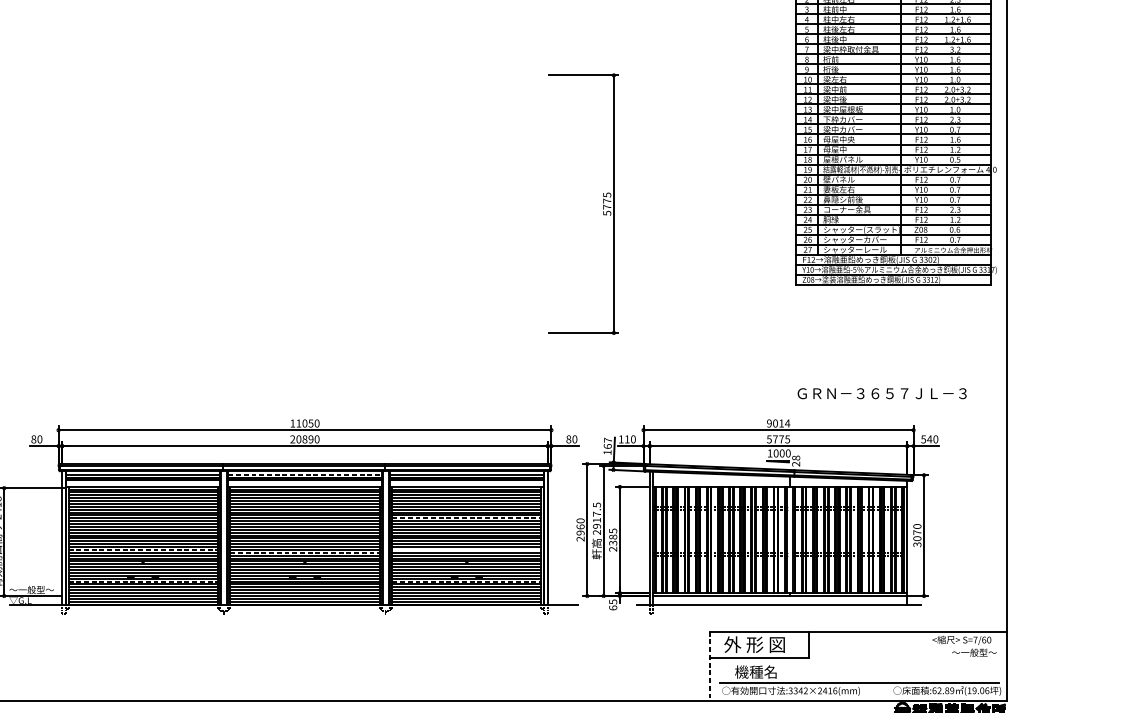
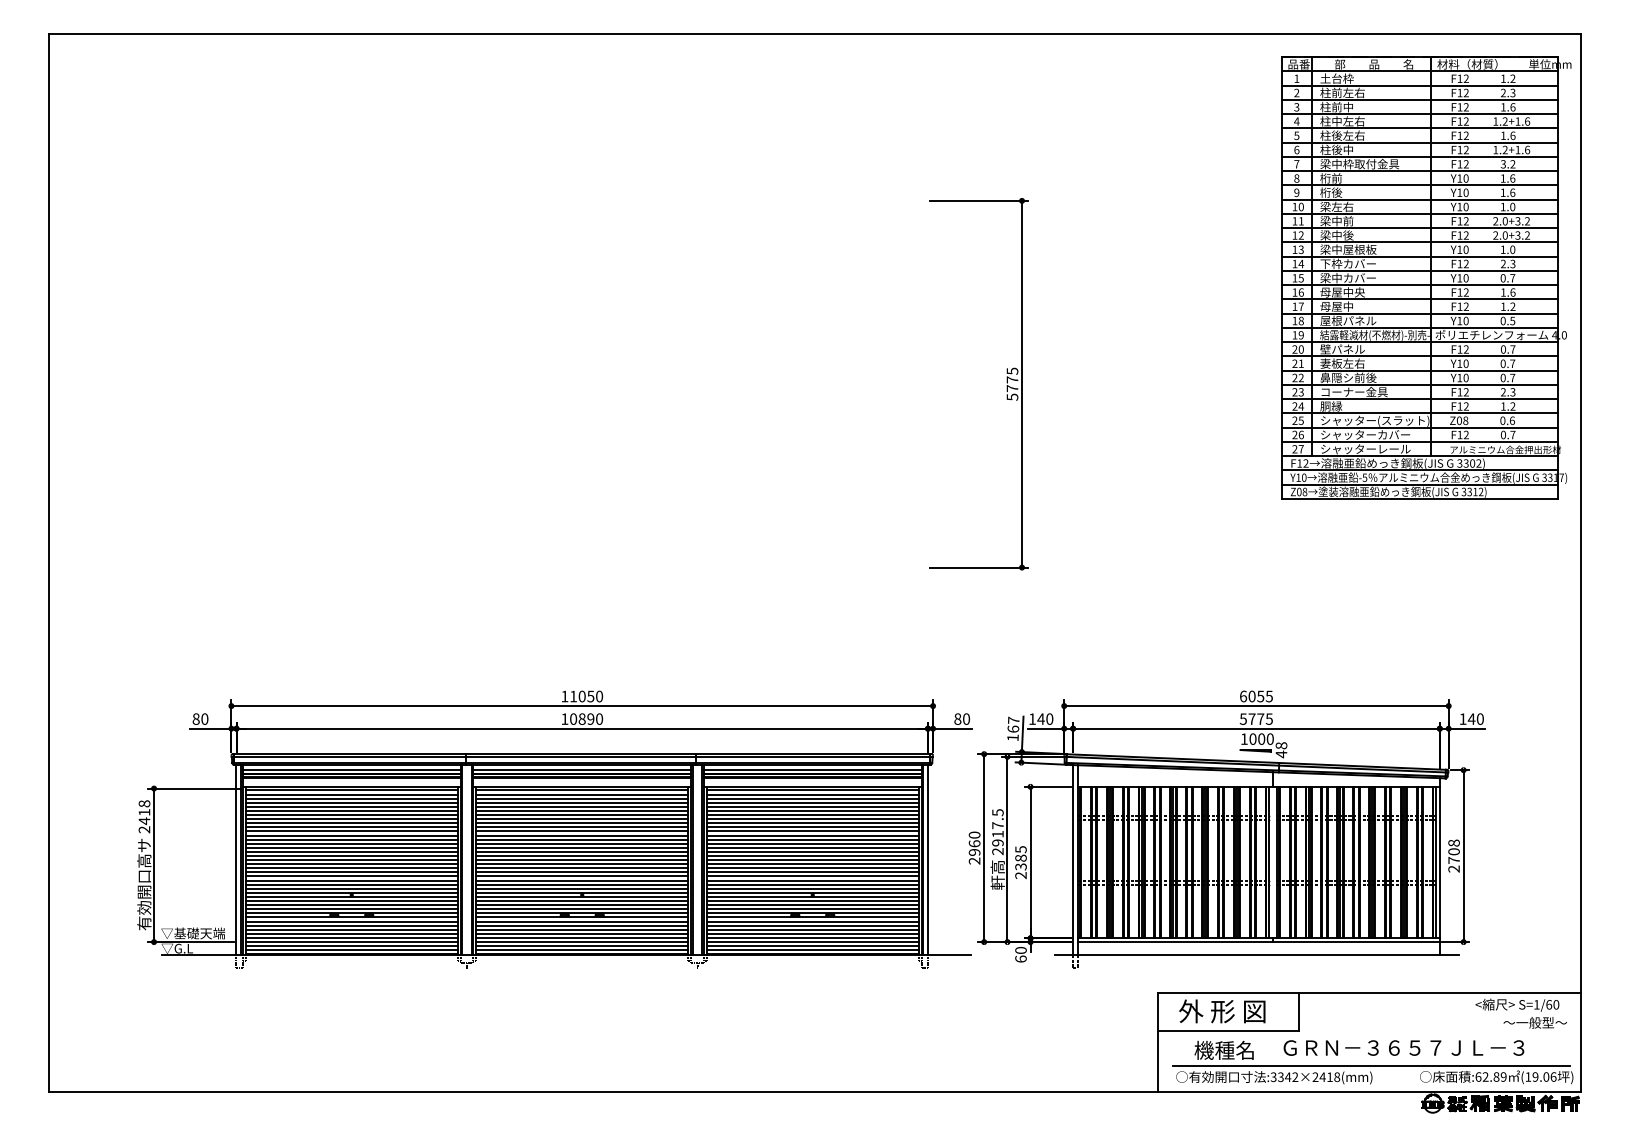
text: (881, 393) -> (1403, 1047), moved
text: (778, 423) -> (1256, 696), 9014 -> 6055
text: (292, 438) -> (564, 718), 20890 -> 10890
text: (626, 438) -> (1040, 718), 110 -> 140
text: (923, 438) -> (1462, 718), 540 -> 140
text: (796, 464) -> (1281, 754), 28 -> 48
line: (305, 474) -> (582, 769), dashed -> solid
line: (467, 518) -> (813, 831), dashed -> solid
text: (916, 535) -> (1453, 855), 3070 -> 2708
line: (143, 549) -> (352, 876), dashed -> solid
line: (466, 549) -> (812, 876), added
line: (305, 552) -> (582, 880), dashed -> solid
line: (143, 581) -> (352, 921), dashed -> solid
line: (467, 581) -> (813, 921), dashed -> solid
text: (31, 589) -> (193, 933), ～一般型～ -> ▽基礎天端
text: (612, 601) -> (1020, 950), 65 -> 60
text: (975, 639) -> (1536, 1004), S=7/60 -> S=1/60
line: (709, 666) -> (1158, 1042), dashed -> solid
text: (835, 690) -> (1337, 1076), :3342×2416(mm) -> :3342×2418(mm)

